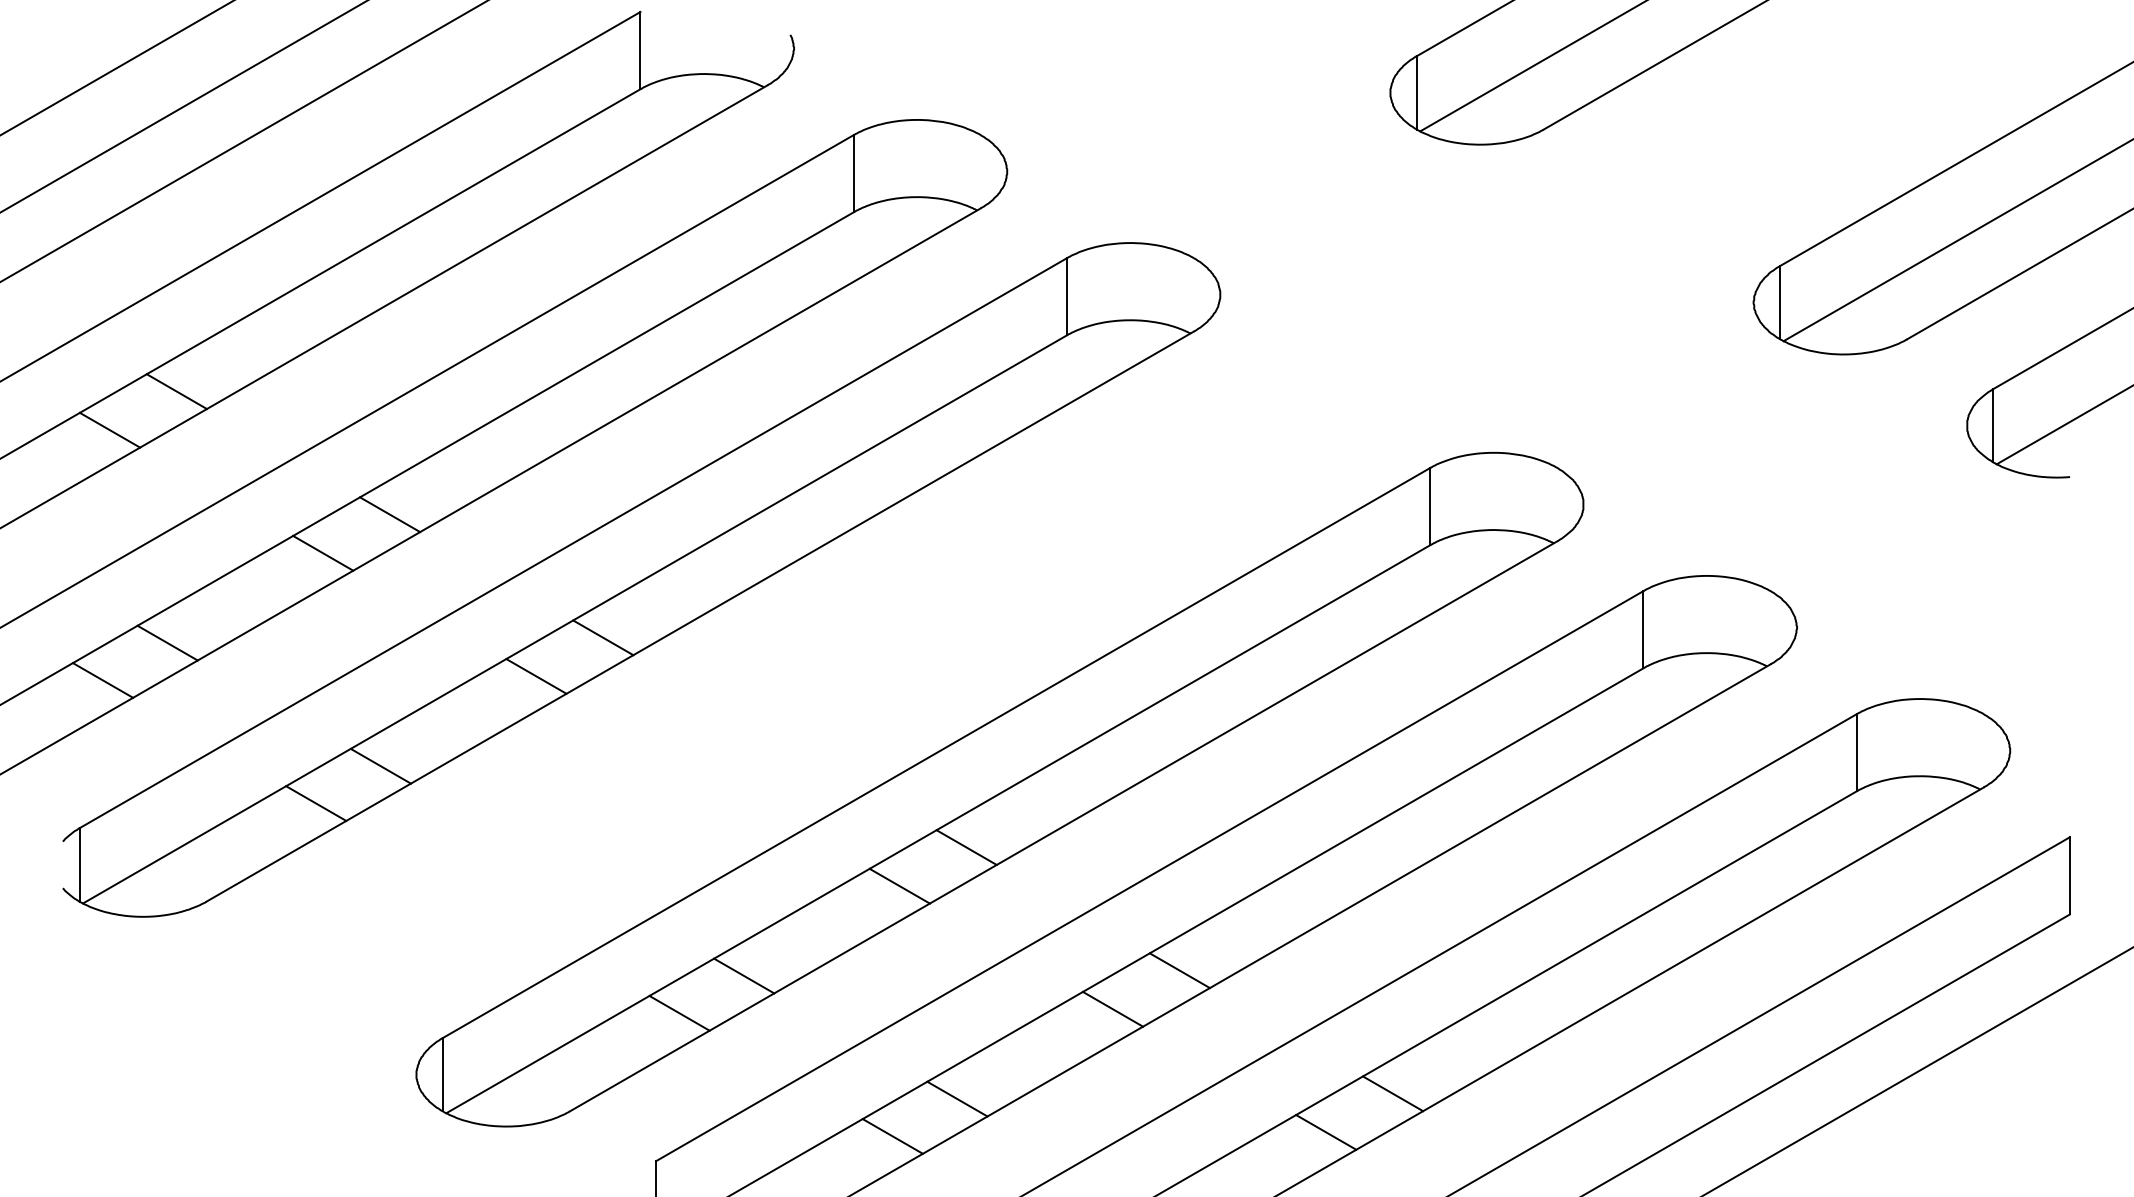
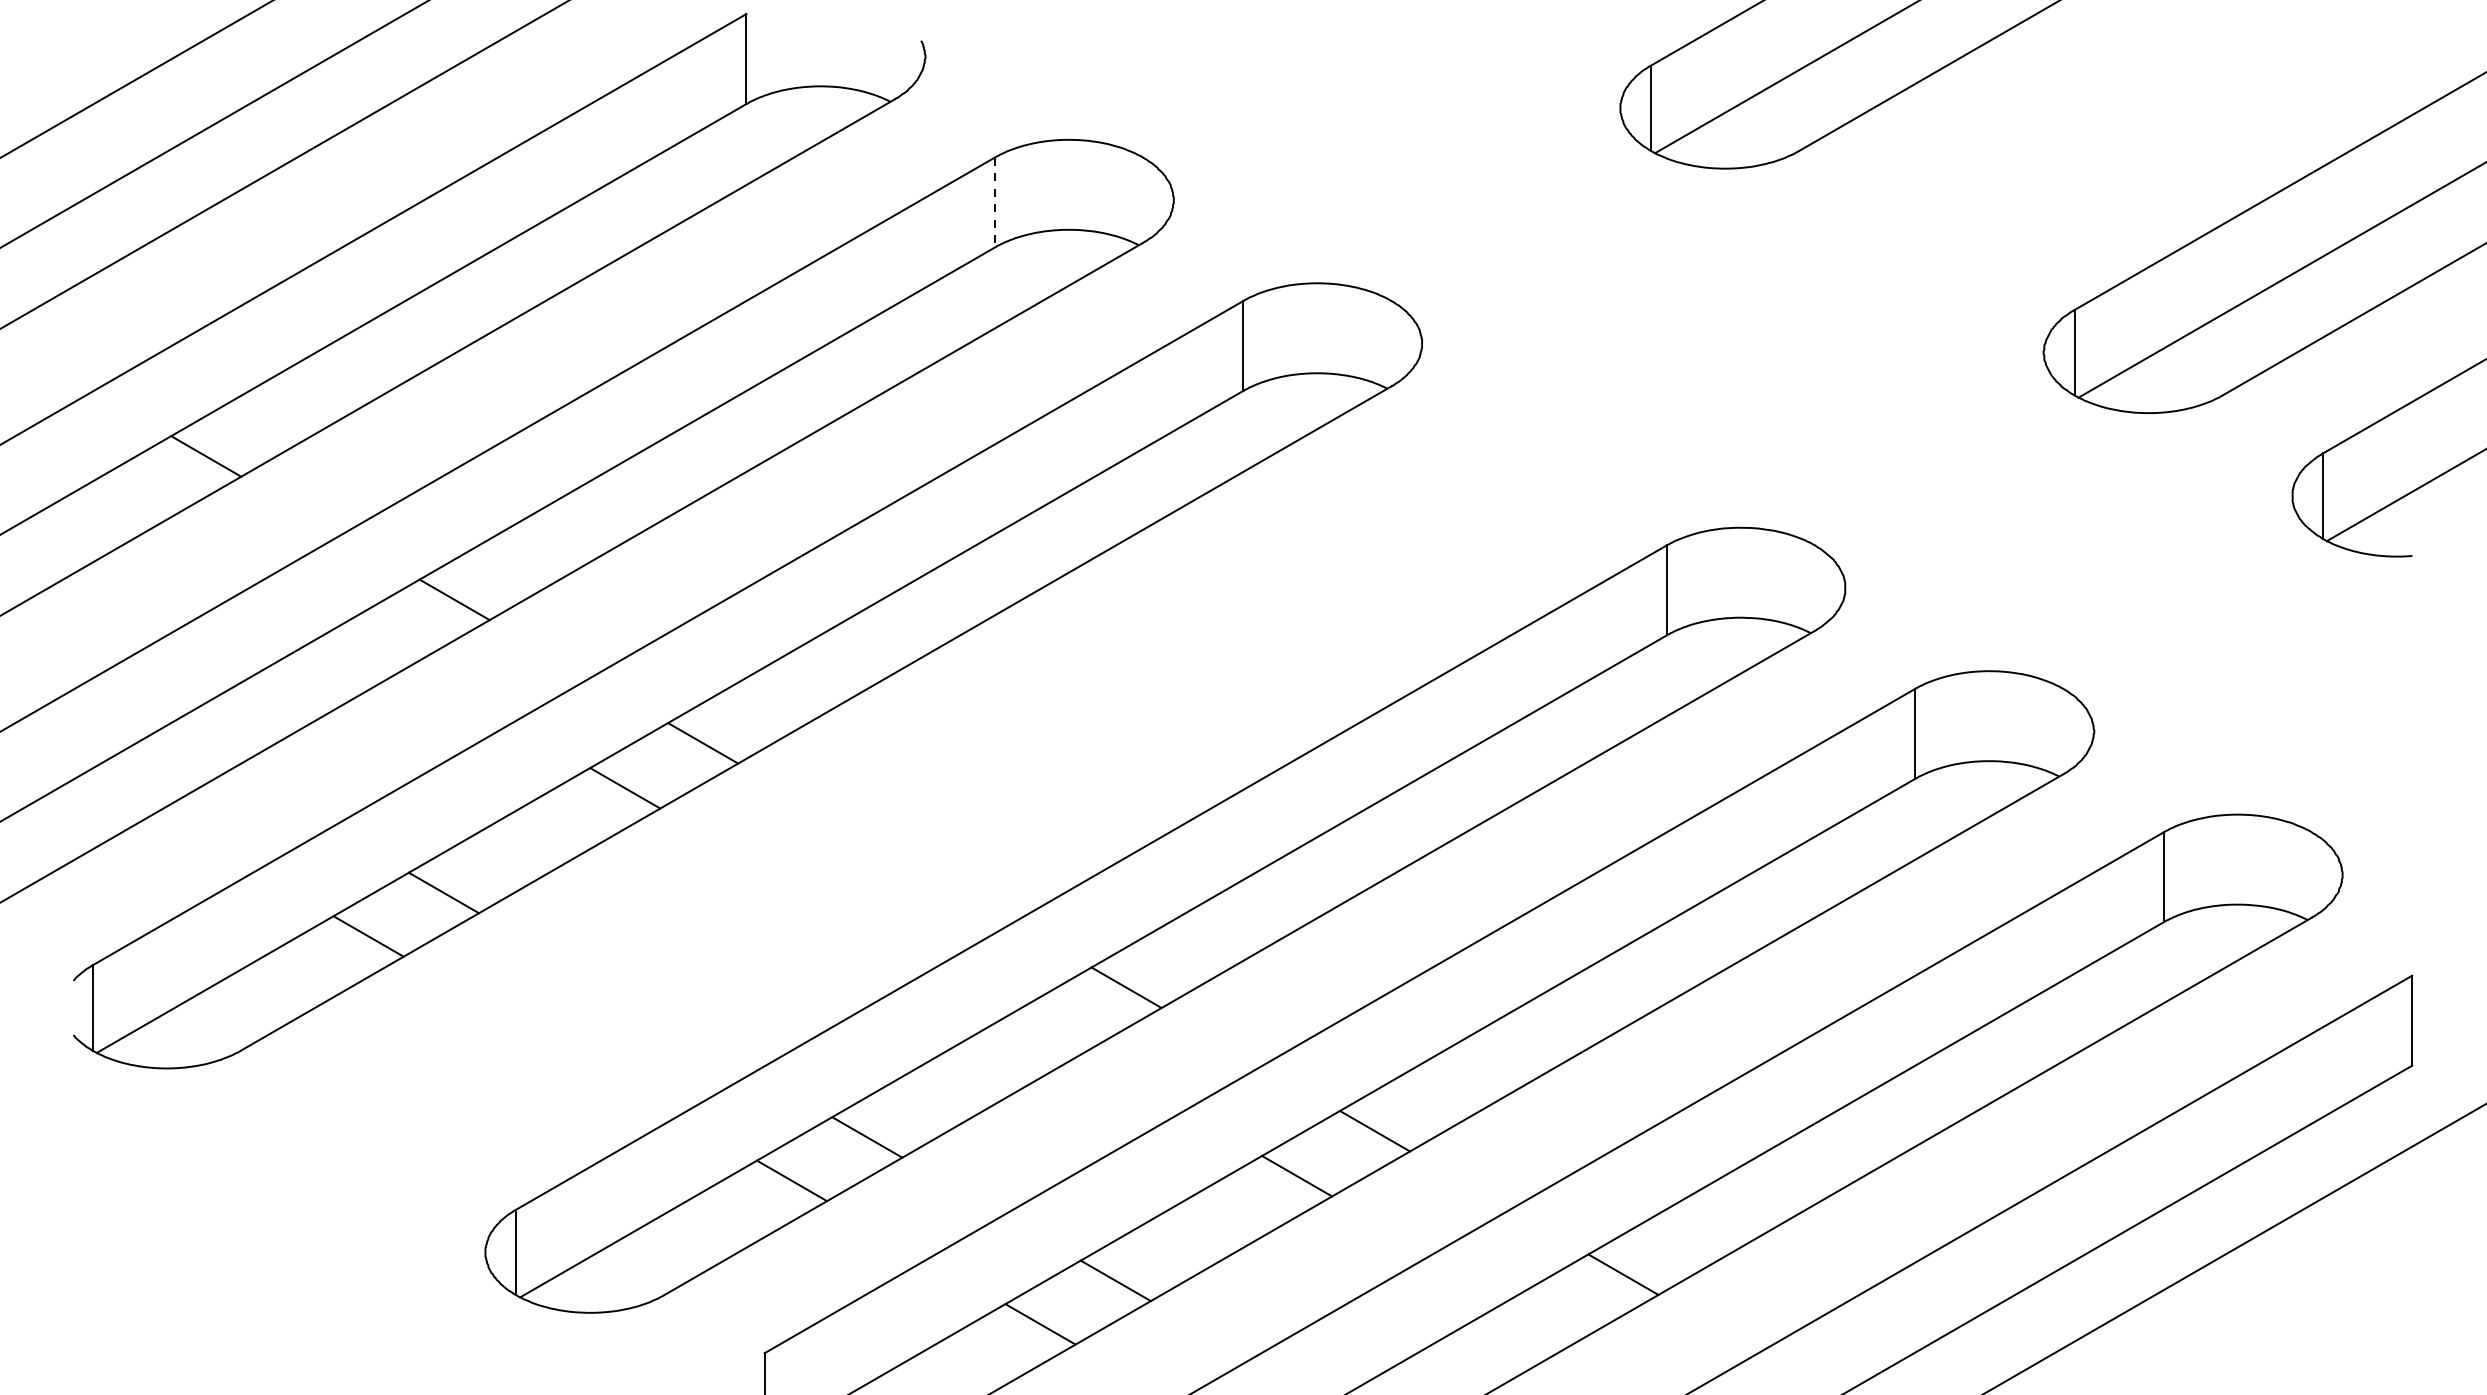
line: (853, 173) -> (994, 202), solid -> dashed
line: (109, 429) -> (127, 500), removed
line: (323, 552) -> (377, 643), removed
line: (167, 642) -> (195, 748), removed
line: (102, 680) -> (119, 793), removed
line: (899, 885) -> (1048, 1031), removed
line: (1326, 1132) -> (1545, 1319), removed

